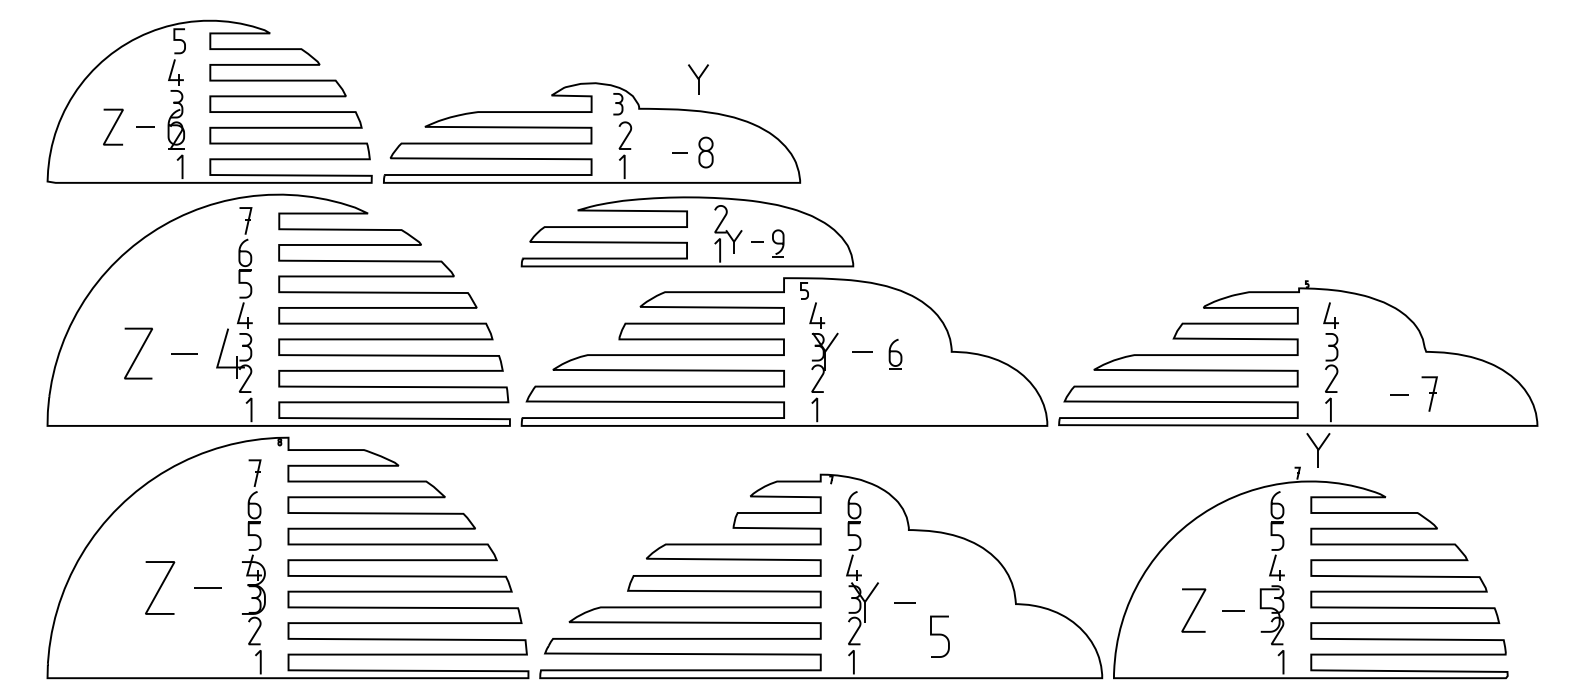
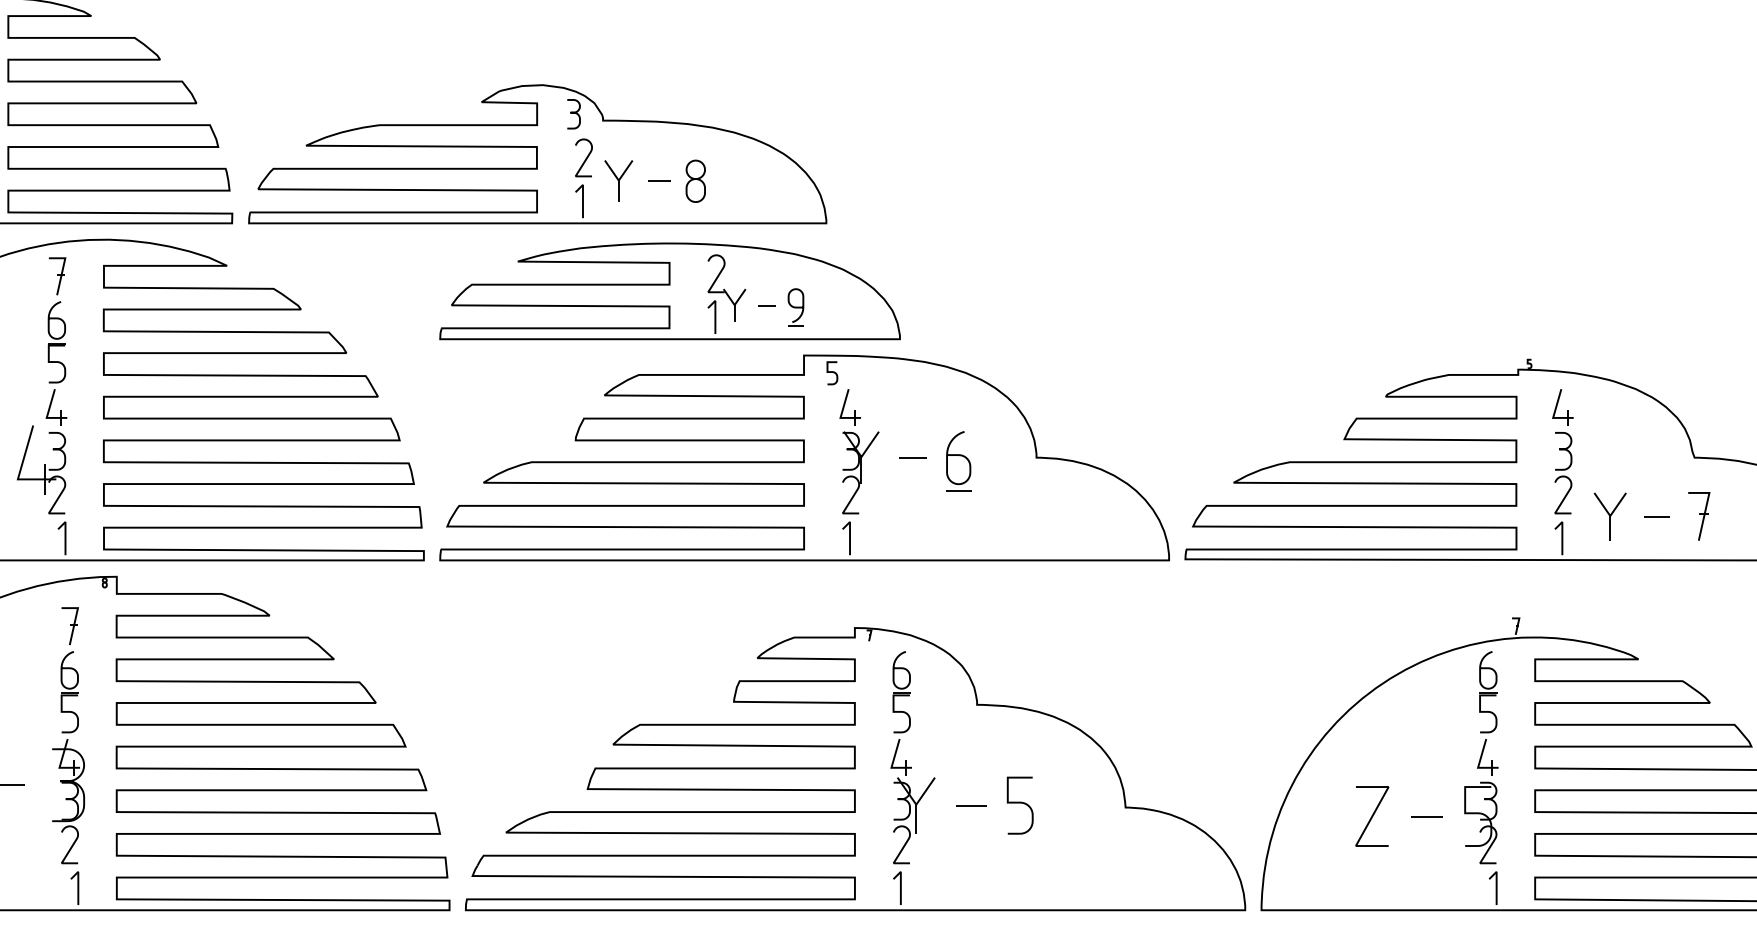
part: (698, 79) -> (618, 181), moved
part: (895, 354) -> (958, 461), size x1.43
part: (1318, 450) -> (1610, 516), moved
curve: (939, 635) -> (1019, 803), moved

